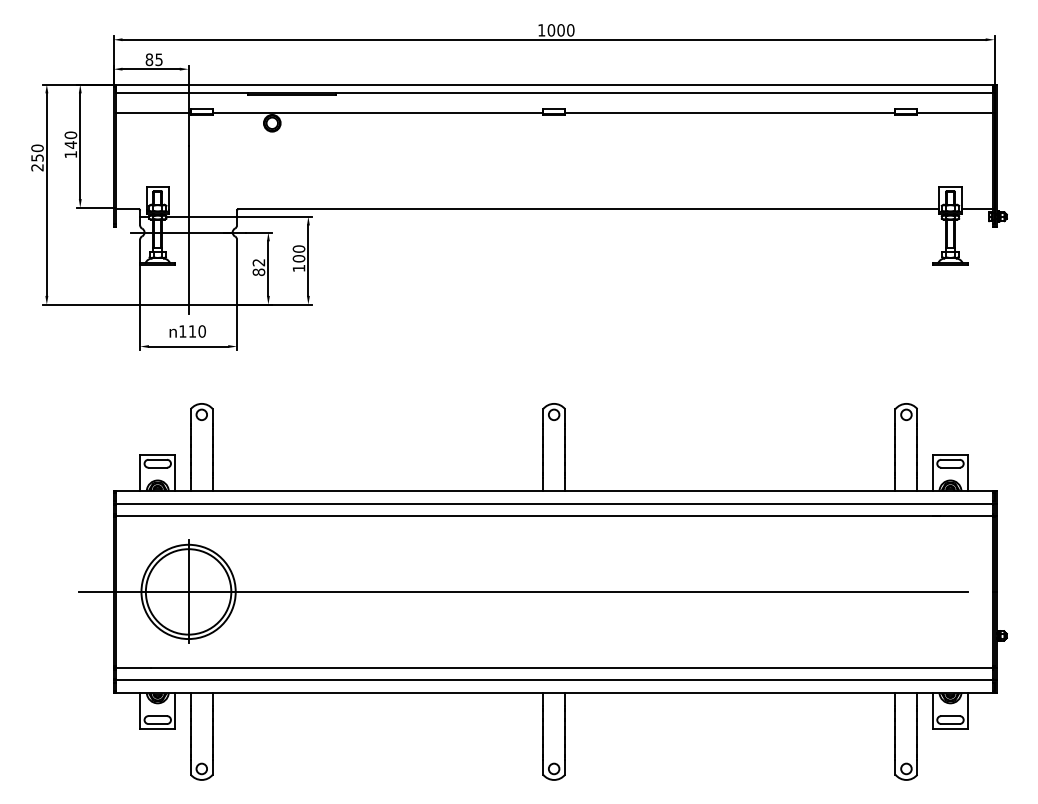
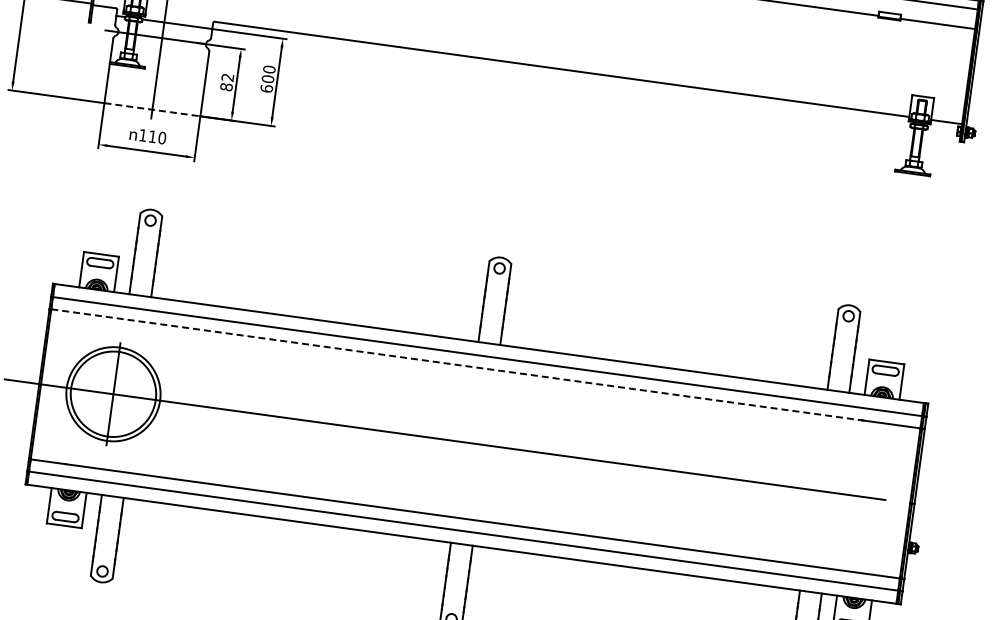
text: (298, 268) -> (266, 88), 100 -> 600
line: (189, 304) -> (153, 109), solid -> dashed
line: (528, 516) -> (460, 365), solid -> dashed

